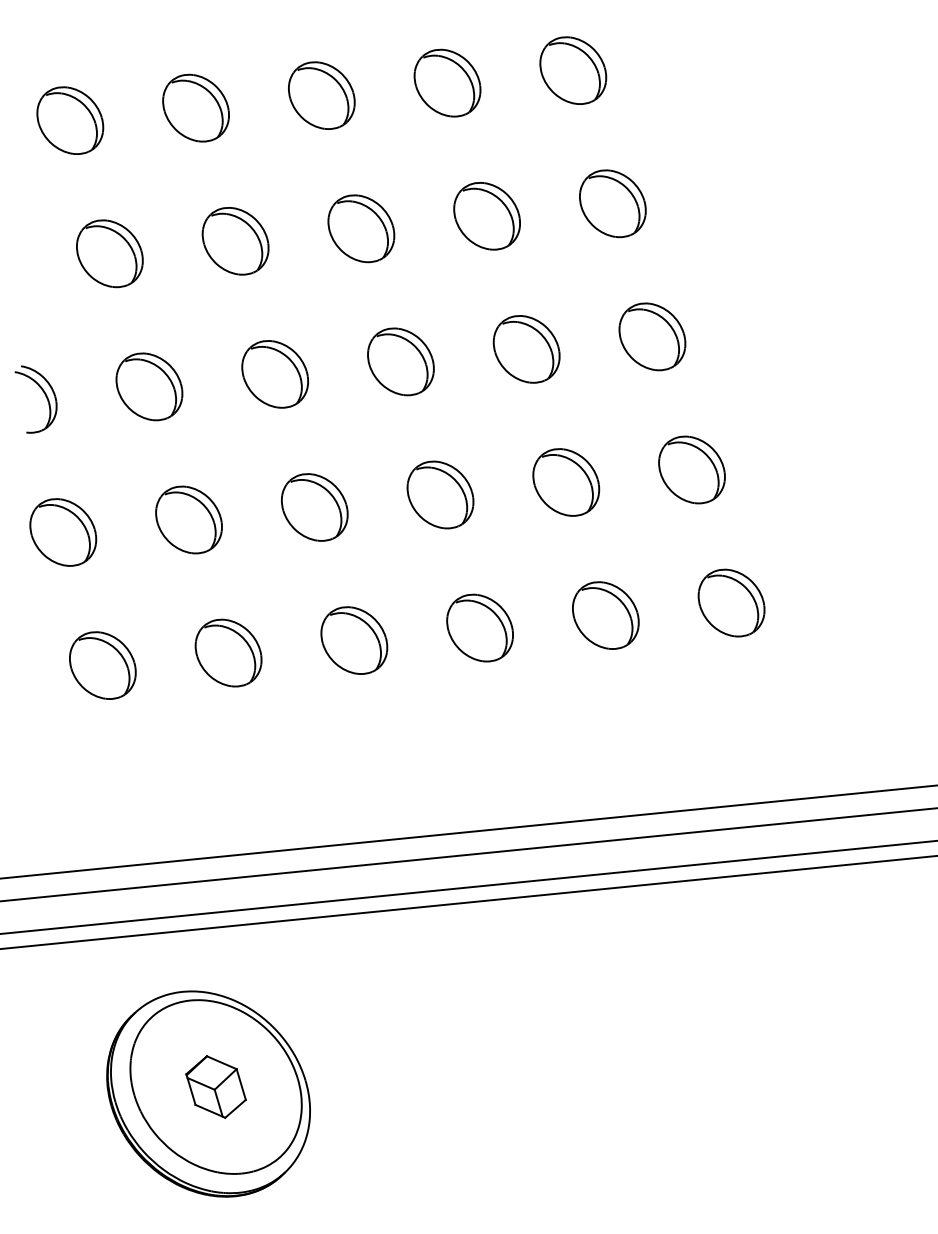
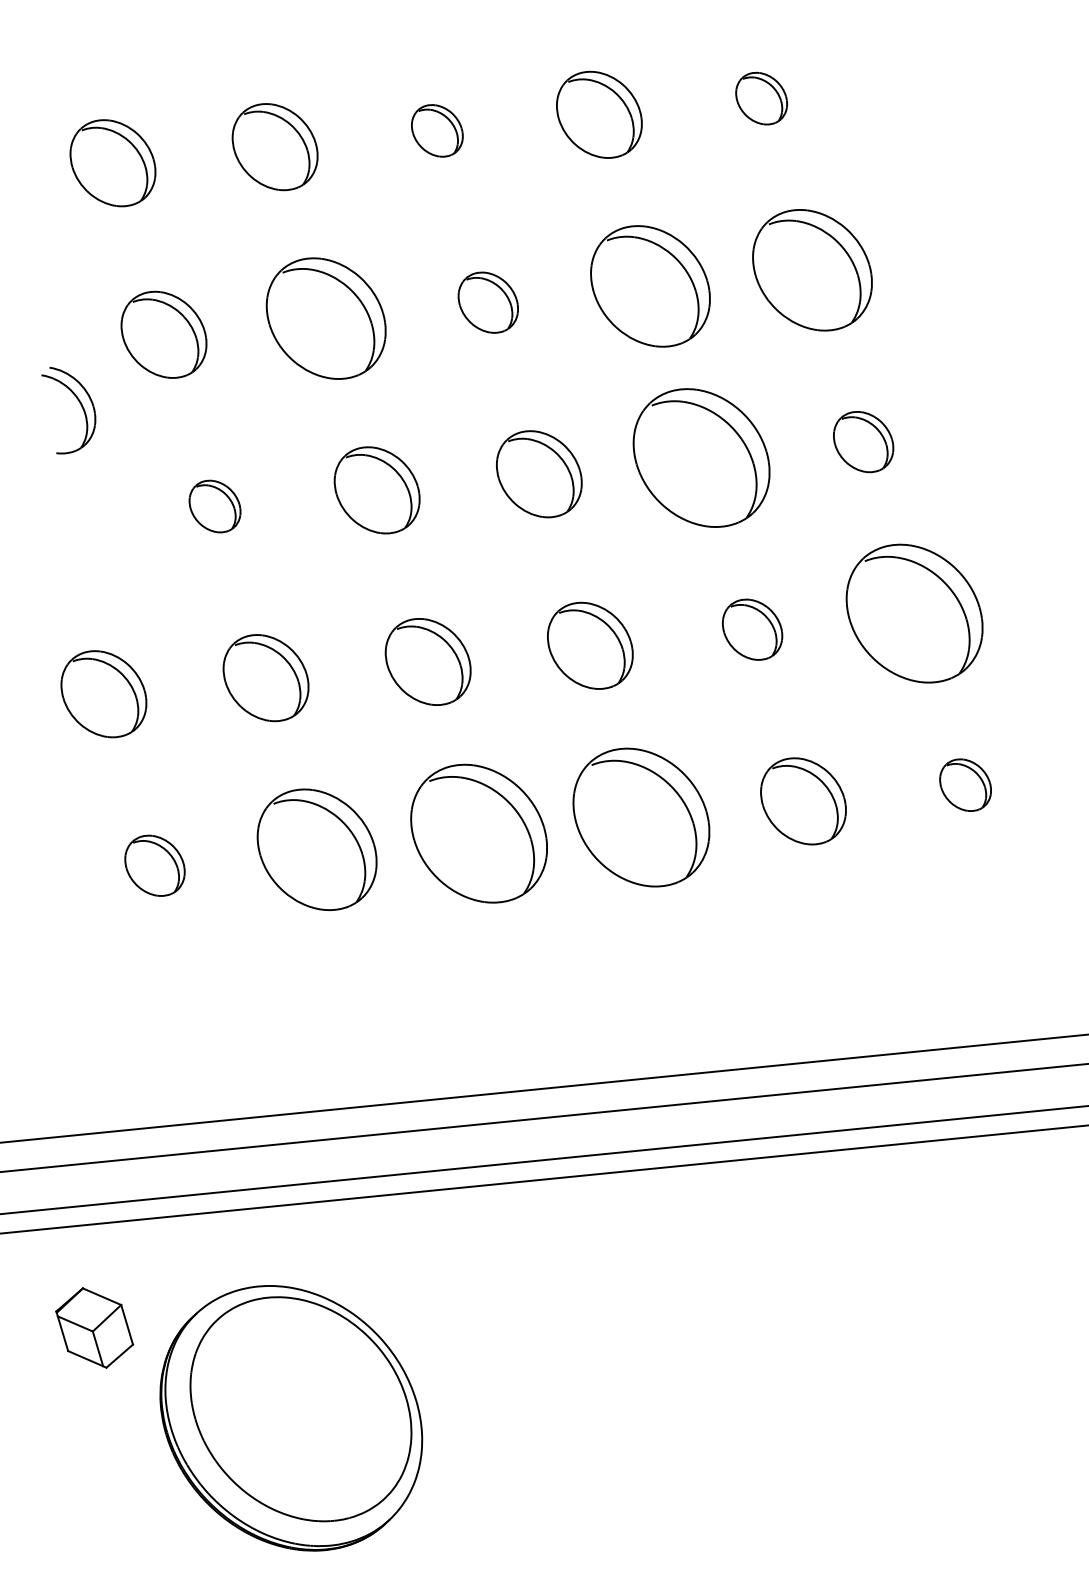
part: (573, 70) -> (761, 98), size x0.6
part: (321, 95) -> (436, 130), size x0.6
part: (612, 203) -> (812, 270), size x1.4
part: (486, 216) -> (649, 286), size x1.4
part: (361, 228) -> (488, 302), size x0.7
part: (235, 241) -> (325, 319), size x1.4
part: (652, 336) -> (863, 441), size x0.7
part: (526, 349) -> (701, 458), size x1.6
part: (149, 386) -> (215, 505), size x0.6
part: (44, 394) -> (79, 404), moved
part: (691, 469) -> (913, 613), size x1.6
part: (566, 482) -> (752, 629), size x0.7
part: (731, 602) -> (965, 784), size x0.6
part: (479, 627) -> (640, 816), size x1.6
part: (354, 640) -> (479, 833), size x1.6
part: (228, 652) -> (316, 848), size x1.4
part: (102, 665) -> (154, 865), size x0.7
part: (215, 1086) -> (93, 1327), moved

